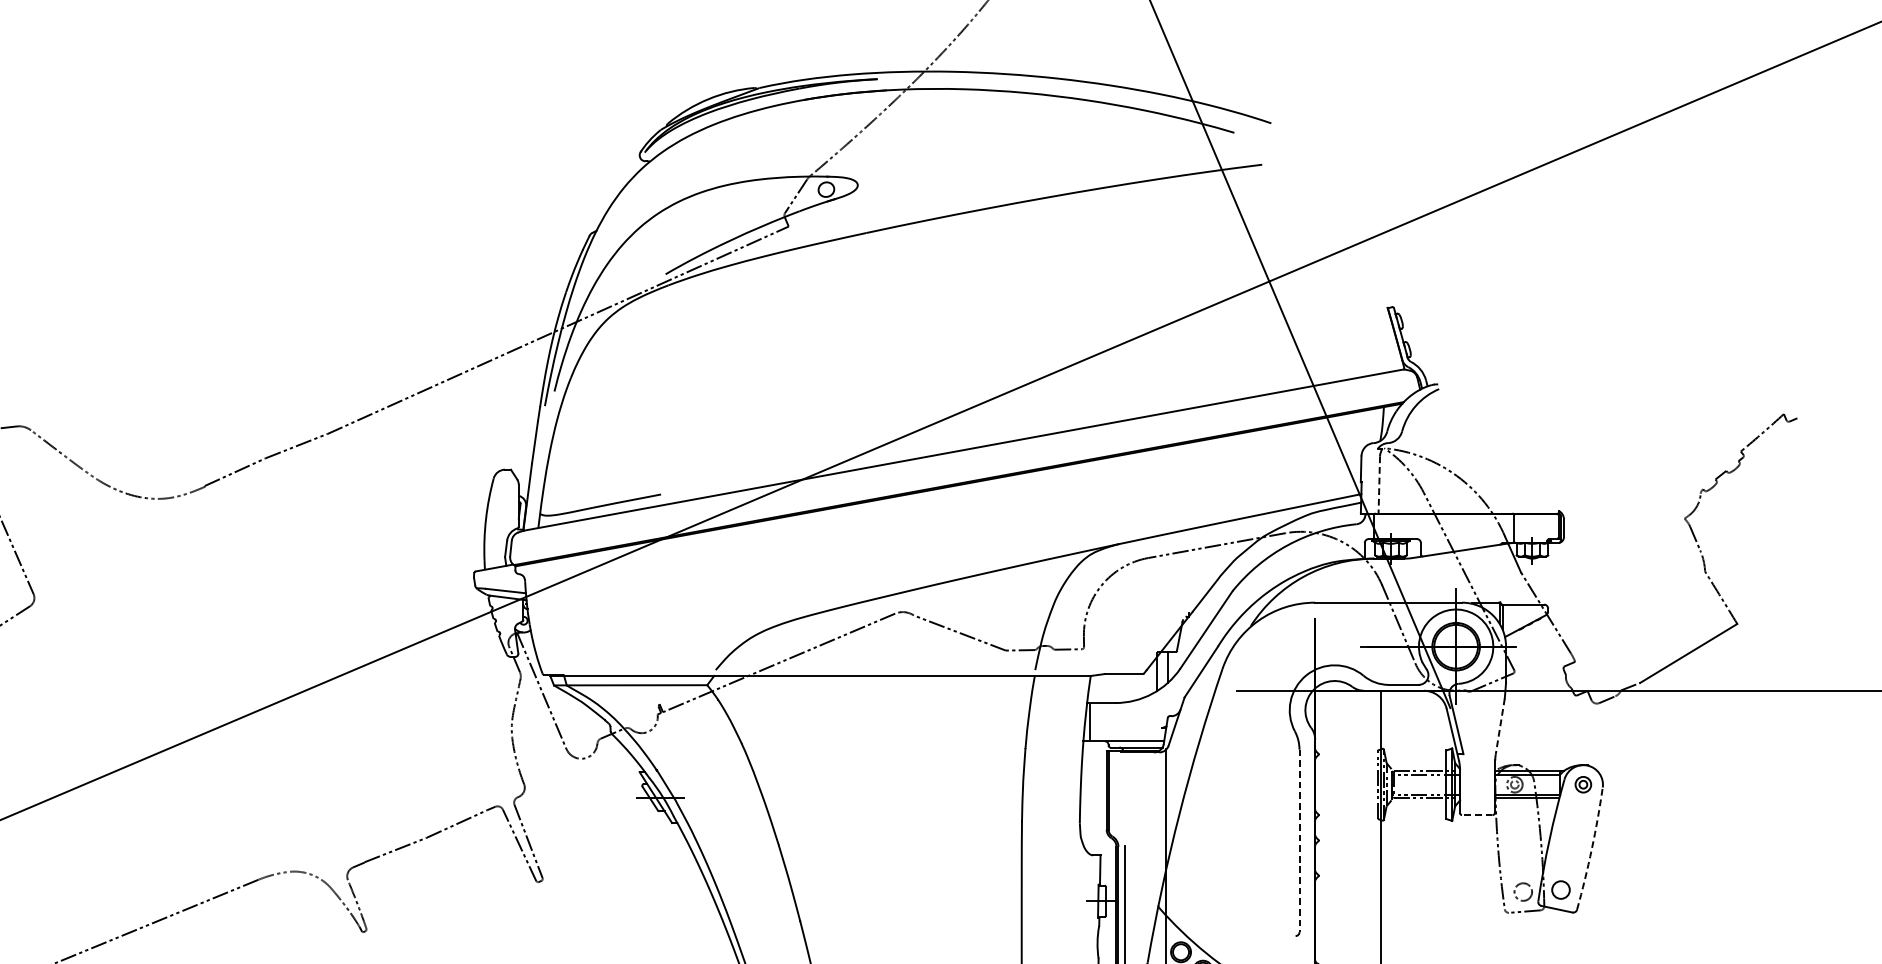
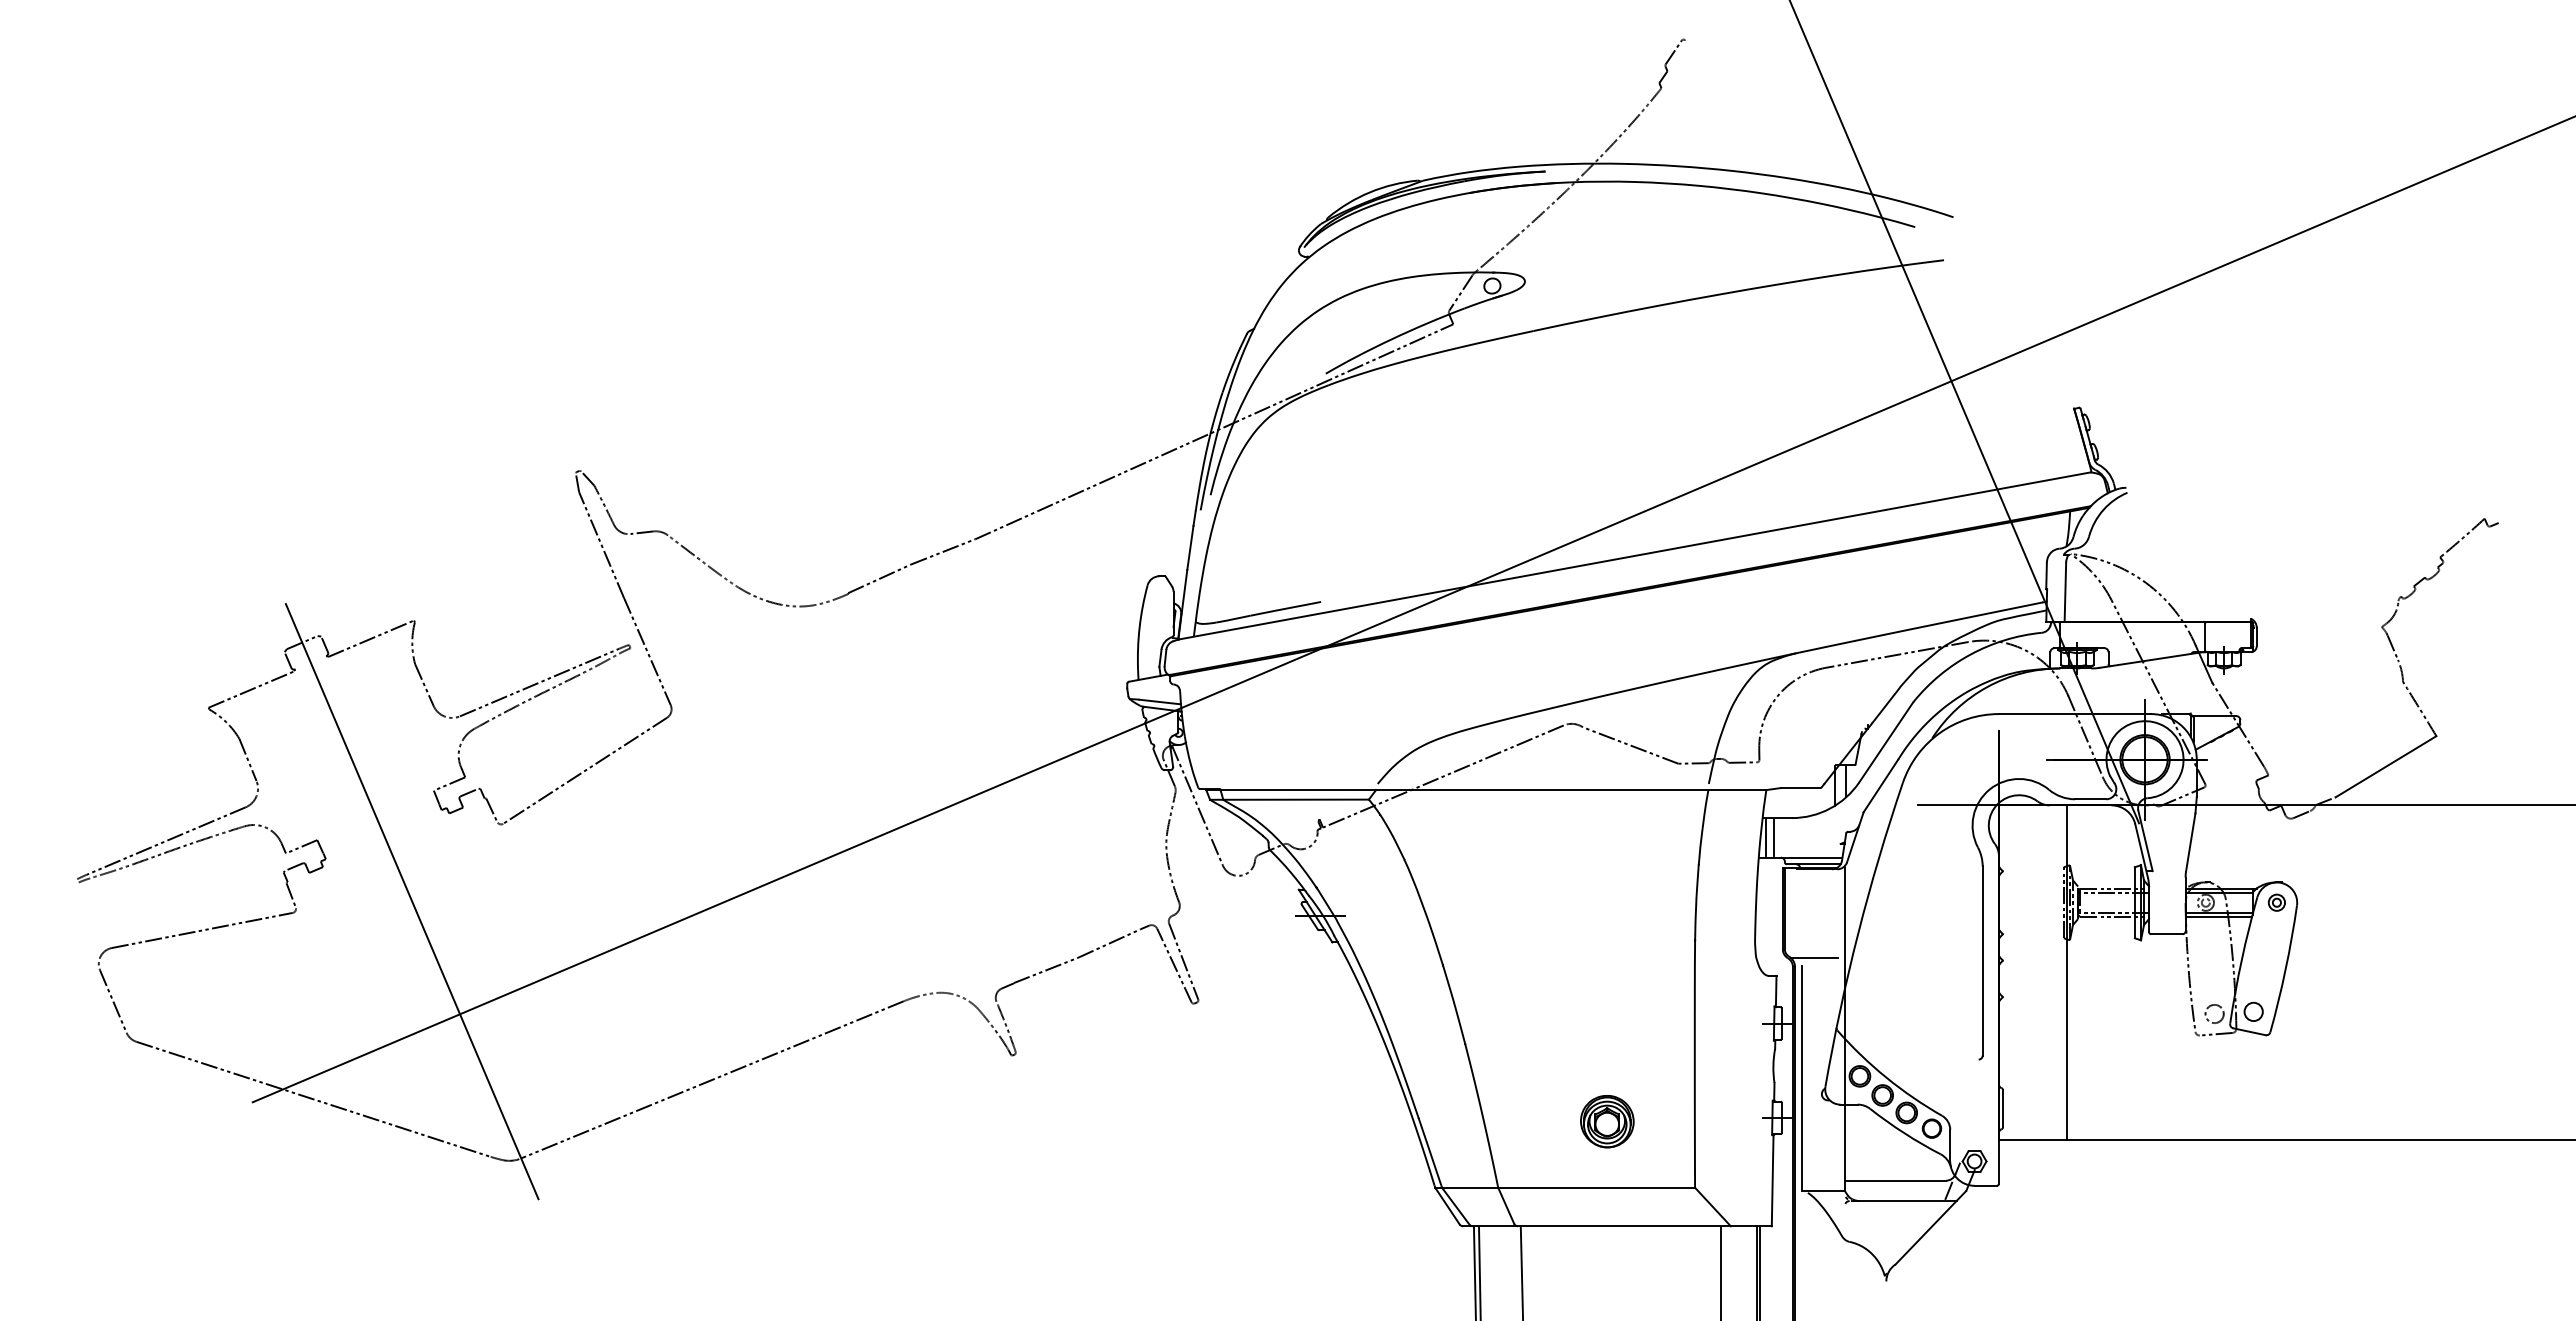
line: (1379, 485) -> (2065, 592), dashed -> solid
line: (1098, 721) -> (1774, 837), added
line: (1500, 726) -> (2190, 842), dashed -> solid
line: (1476, 815) -> (2166, 934), dashed -> solid
line: (1137, 837) -> (1814, 957), added
line: (1299, 840) -> (1982, 960), dashed -> solid
arc: (1591, 849) -> (2285, 969), dashed -> solid

